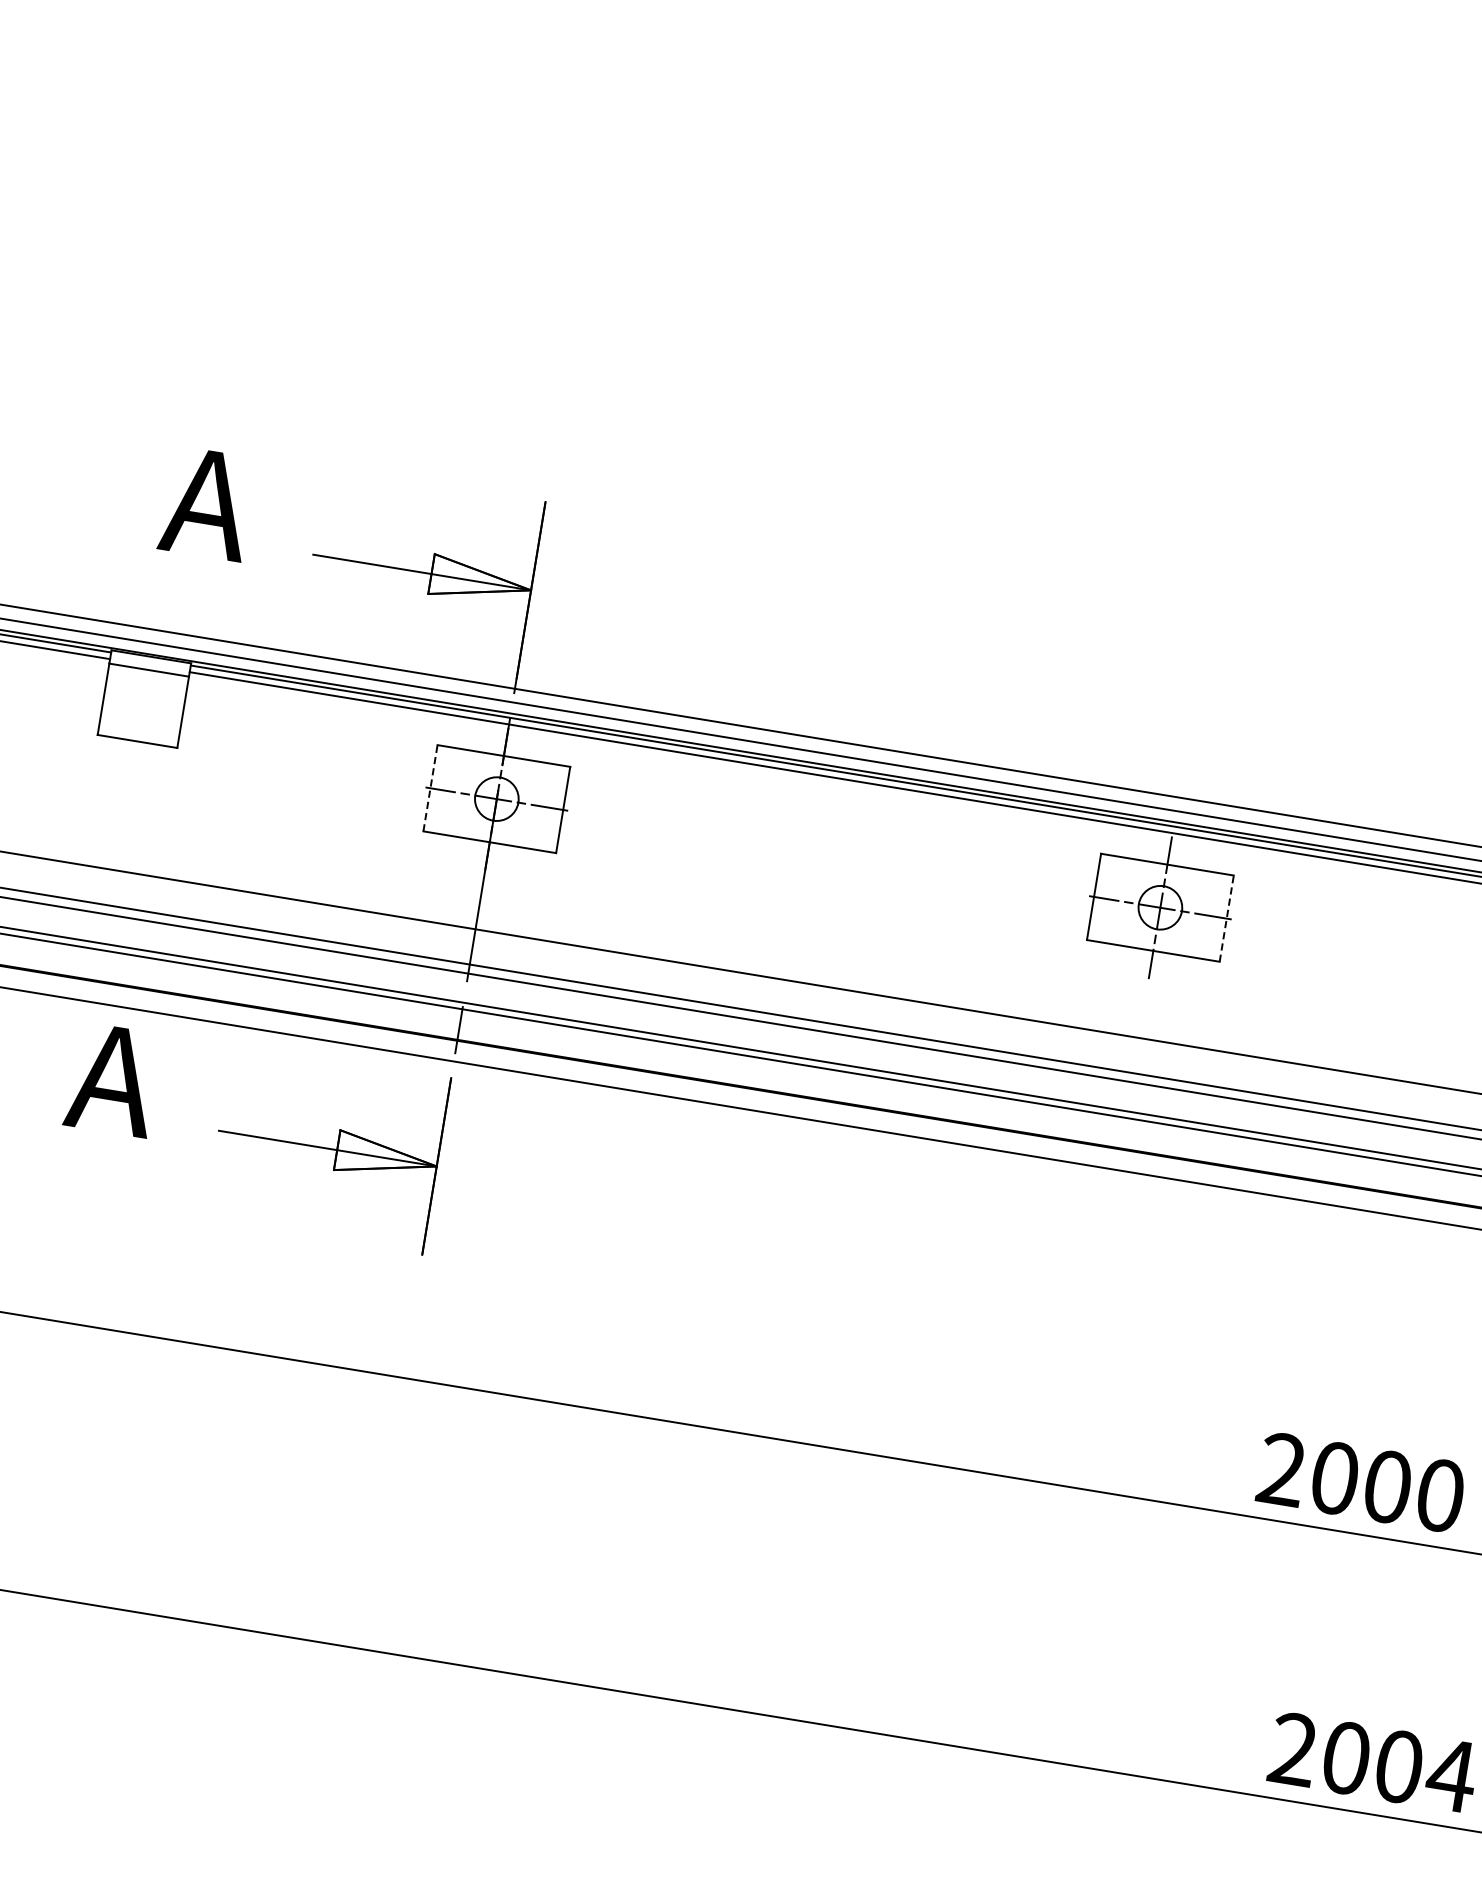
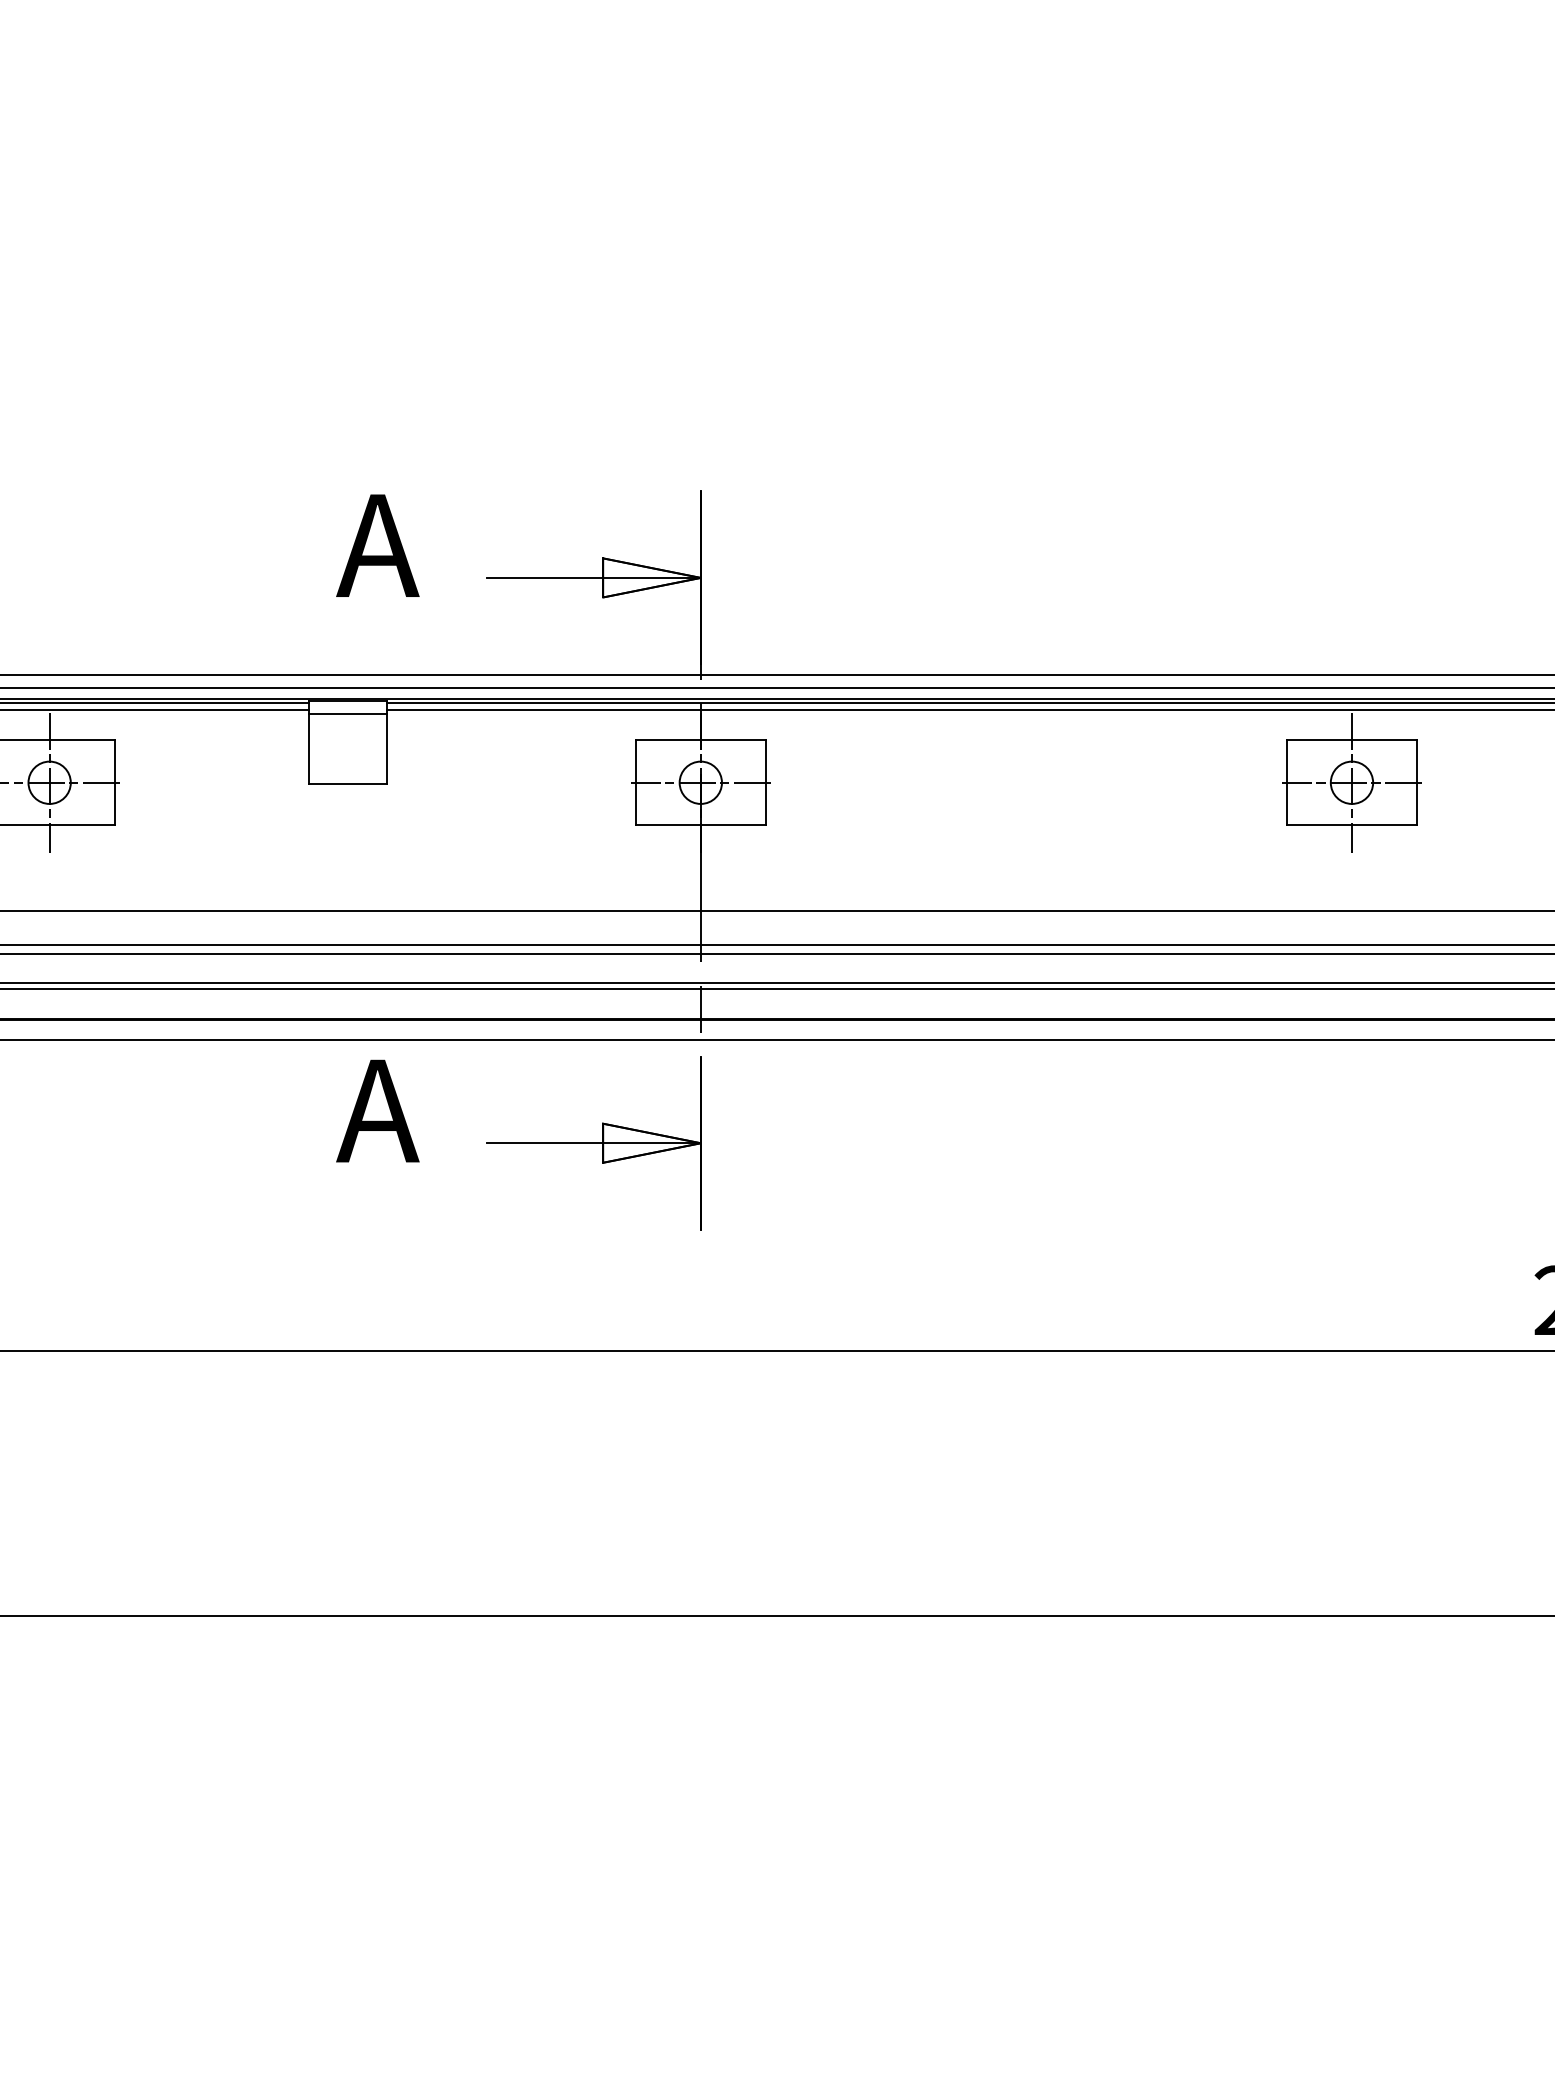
line: (430, 787) -> (635, 782), dashed -> solid
line: (1227, 918) -> (1417, 782), dashed -> solid

